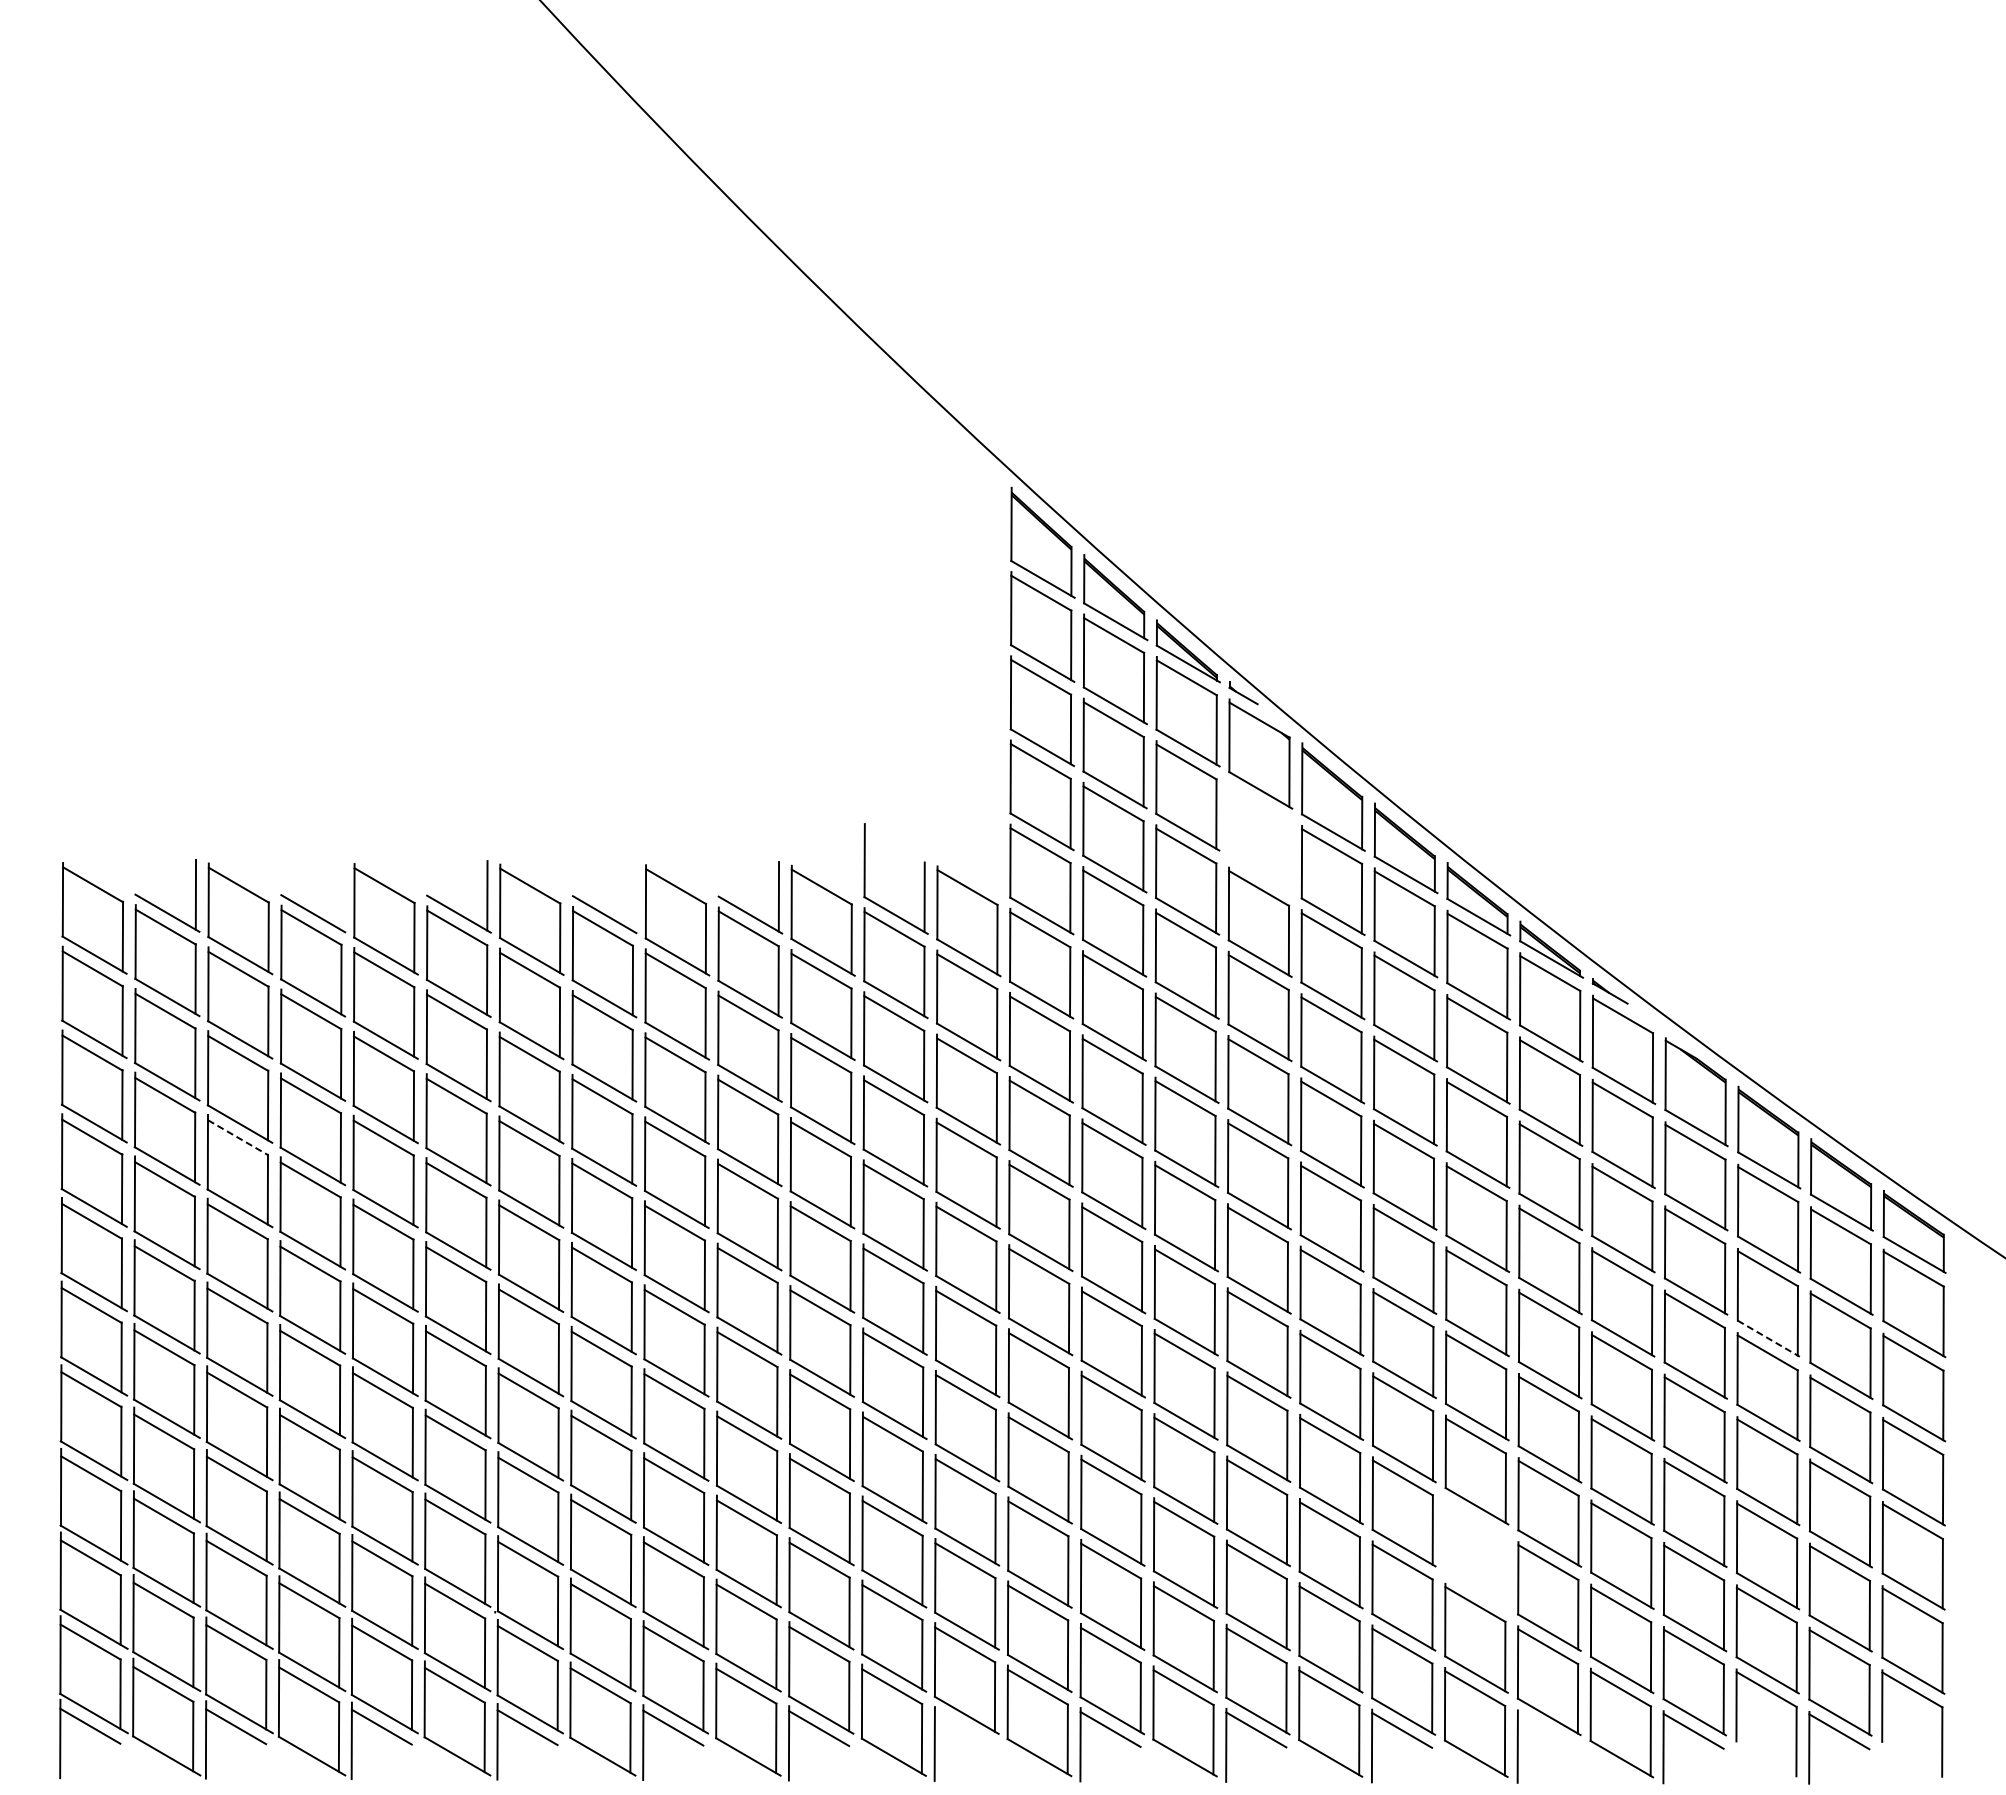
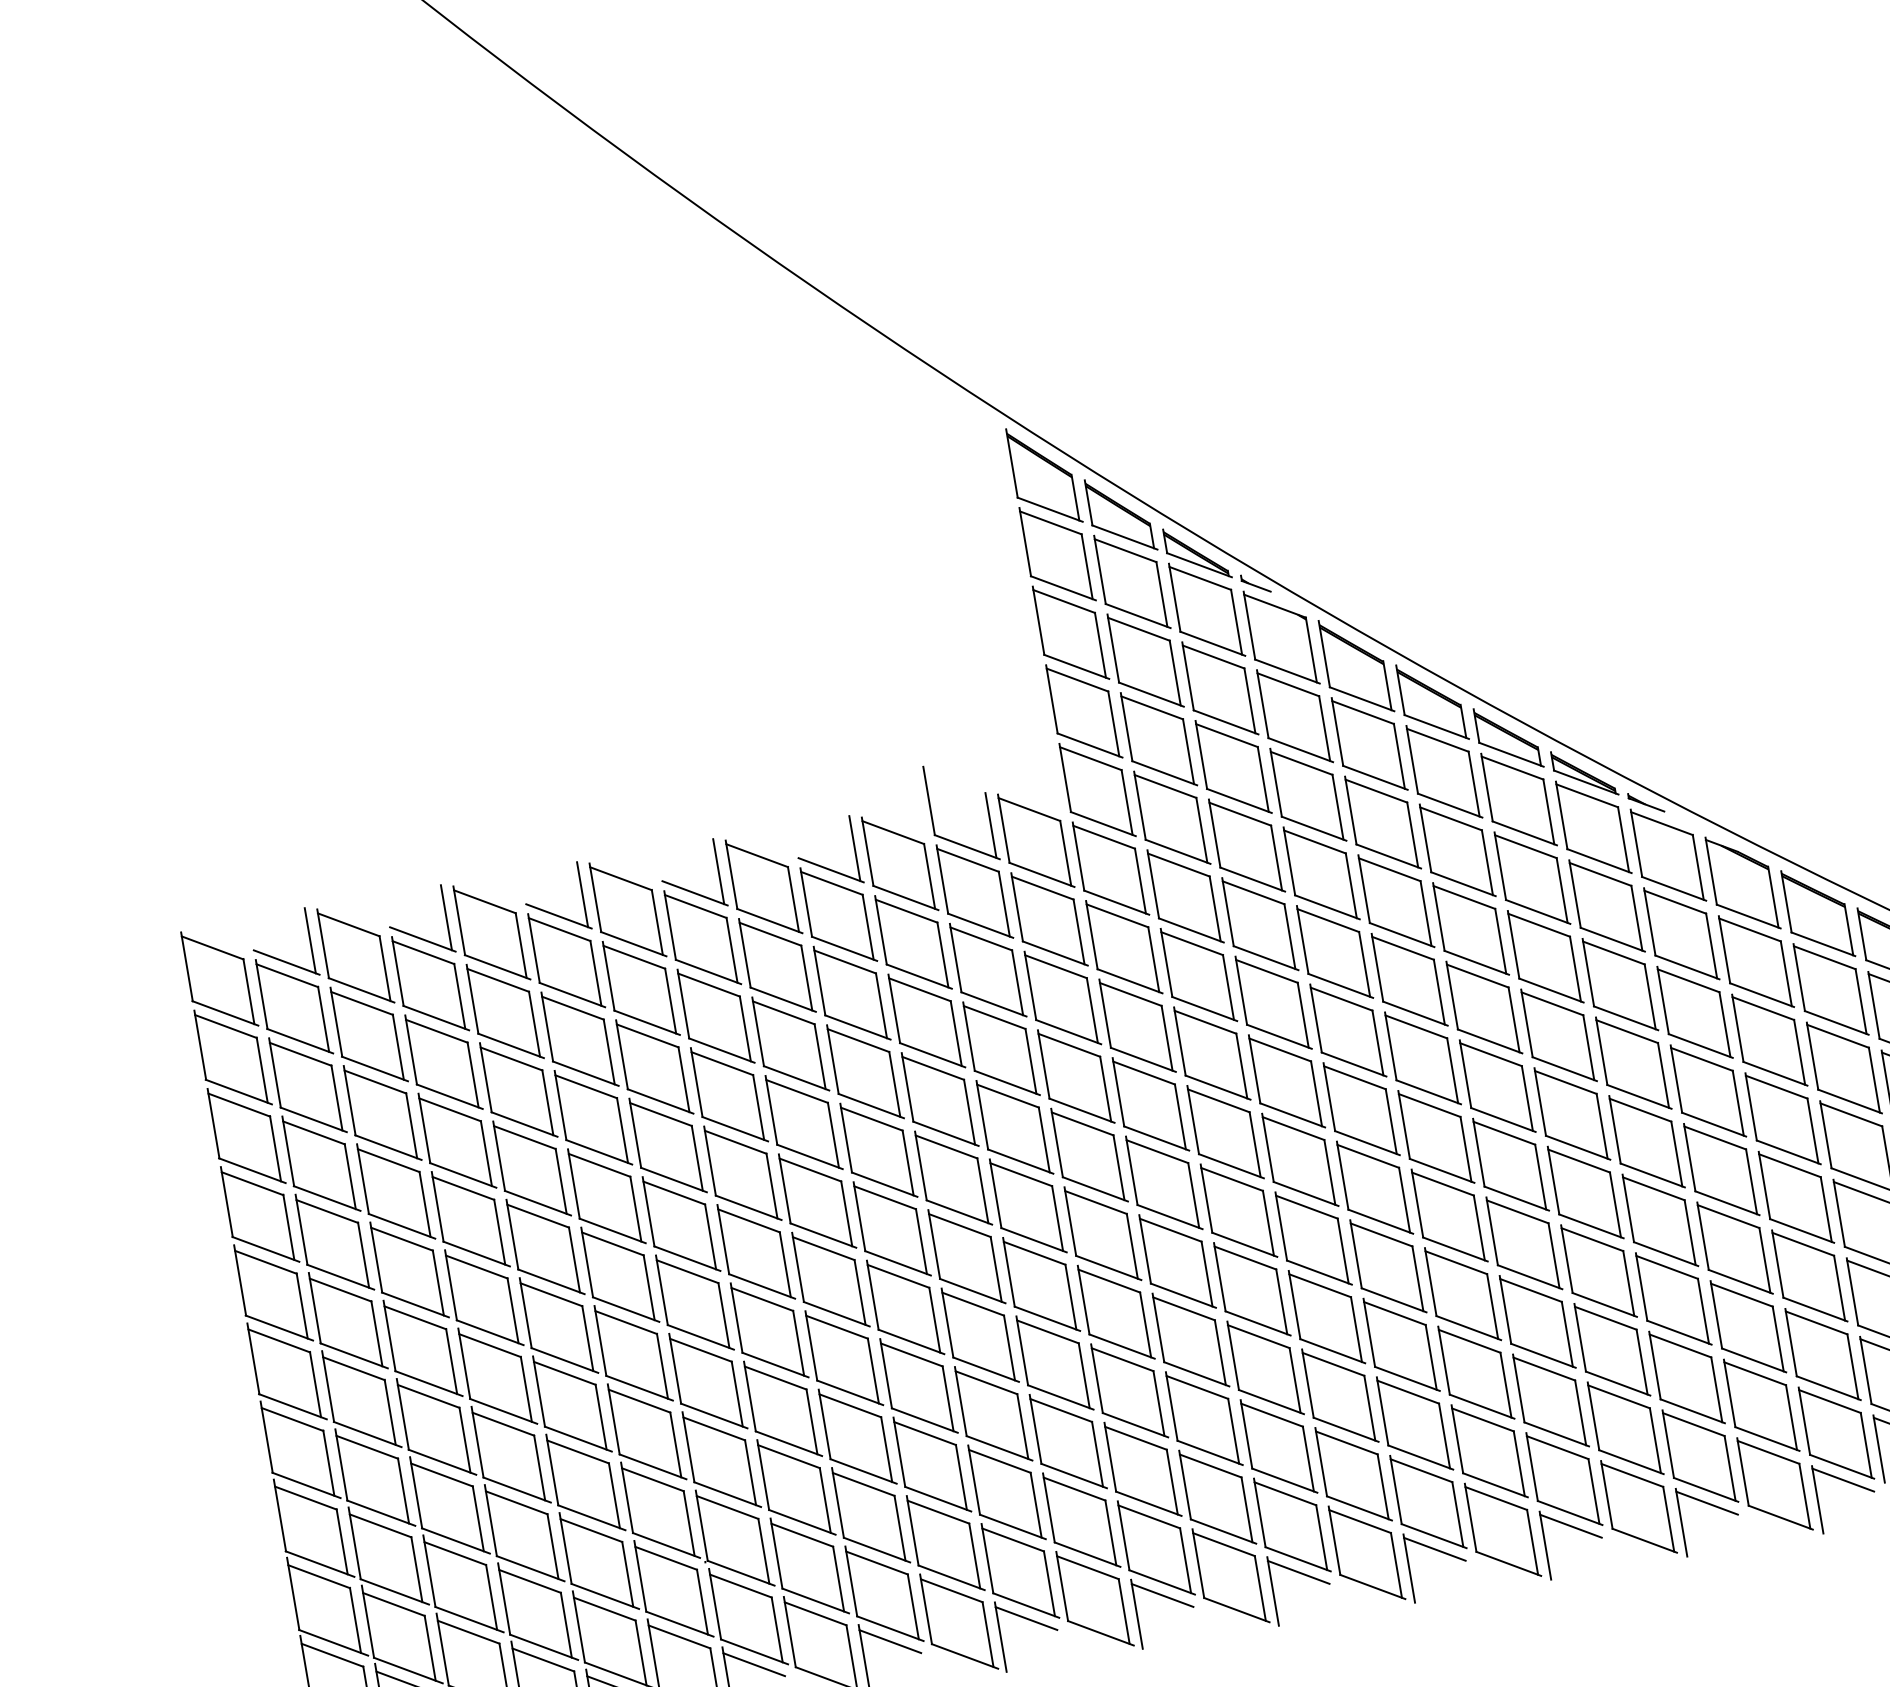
part: (1260, 837) -> (1294, 715), added
line: (341, 895) -> (446, 917), added
line: (633, 896) -> (719, 871), added
line: (238, 1137) -> (389, 1160), dashed -> solid
line: (1768, 1338) -> (1849, 1101), dashed -> solid
part: (1476, 1553) -> (1611, 1349), added
line: (964, 1728) -> (1162, 1595), added
line: (1547, 1730) -> (1706, 1502), added

